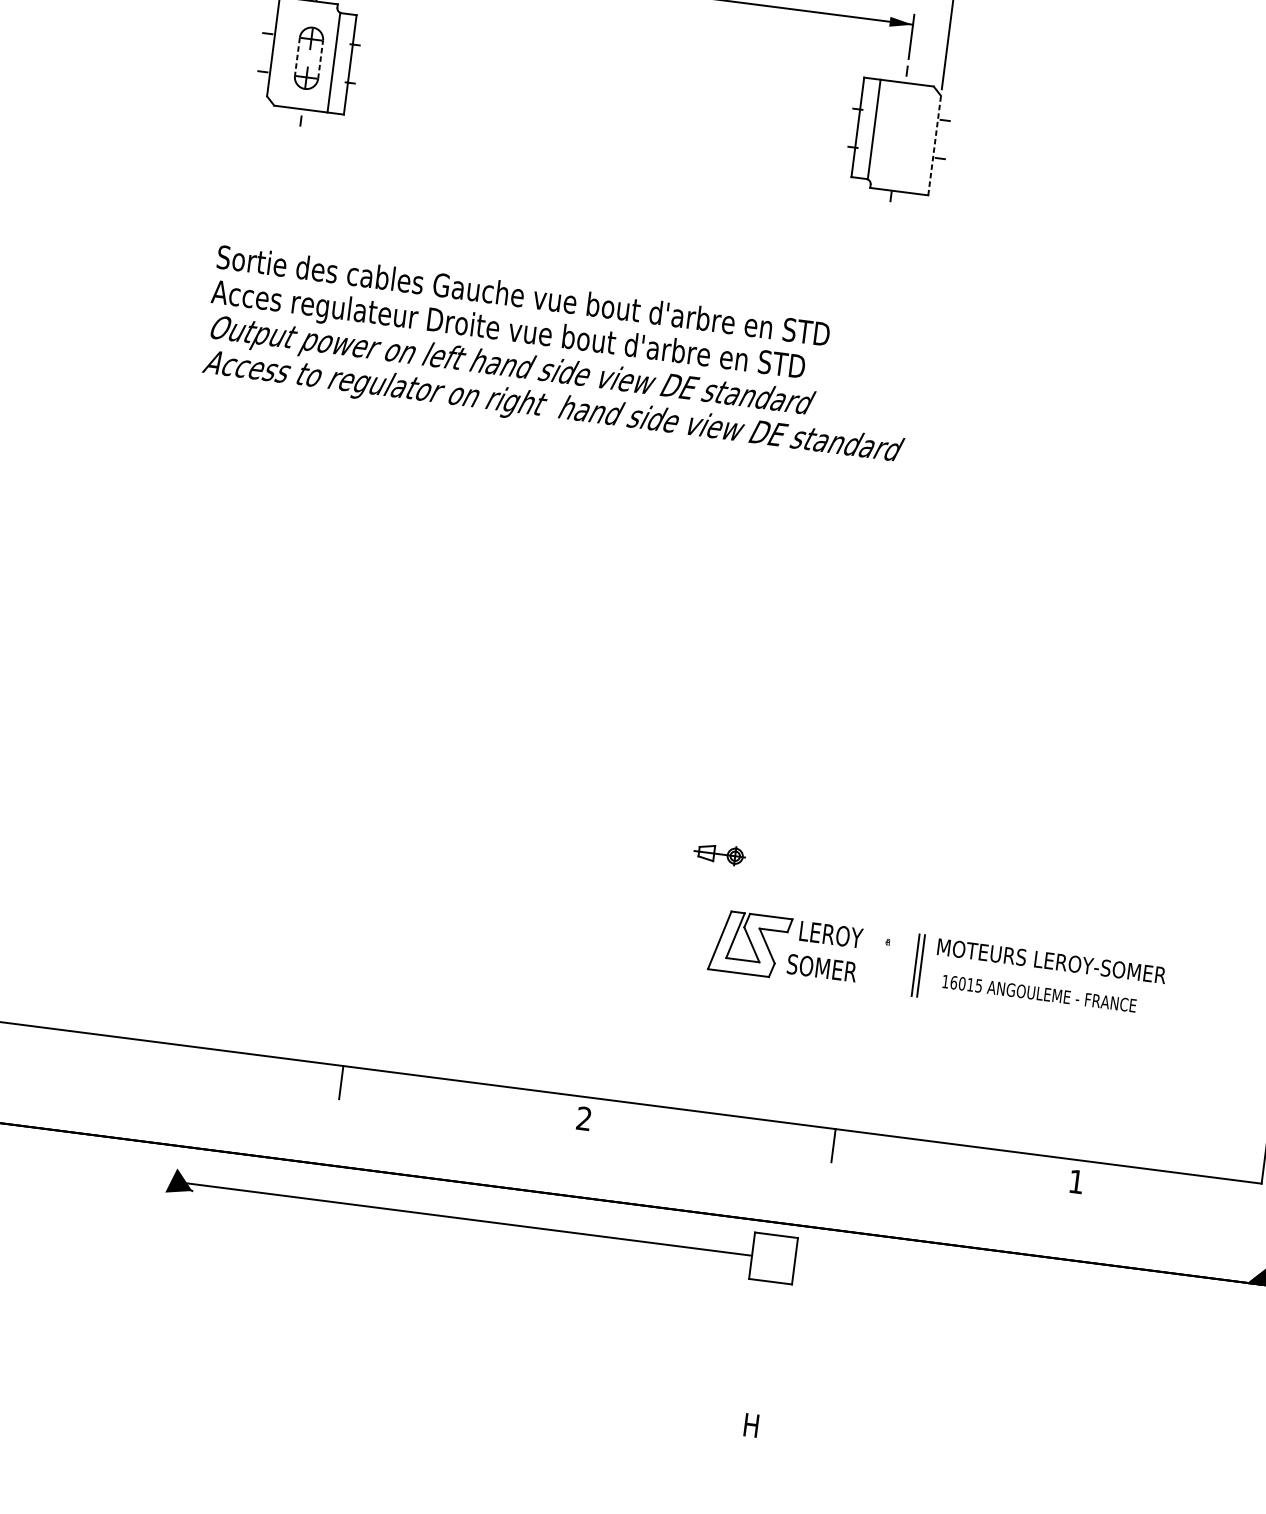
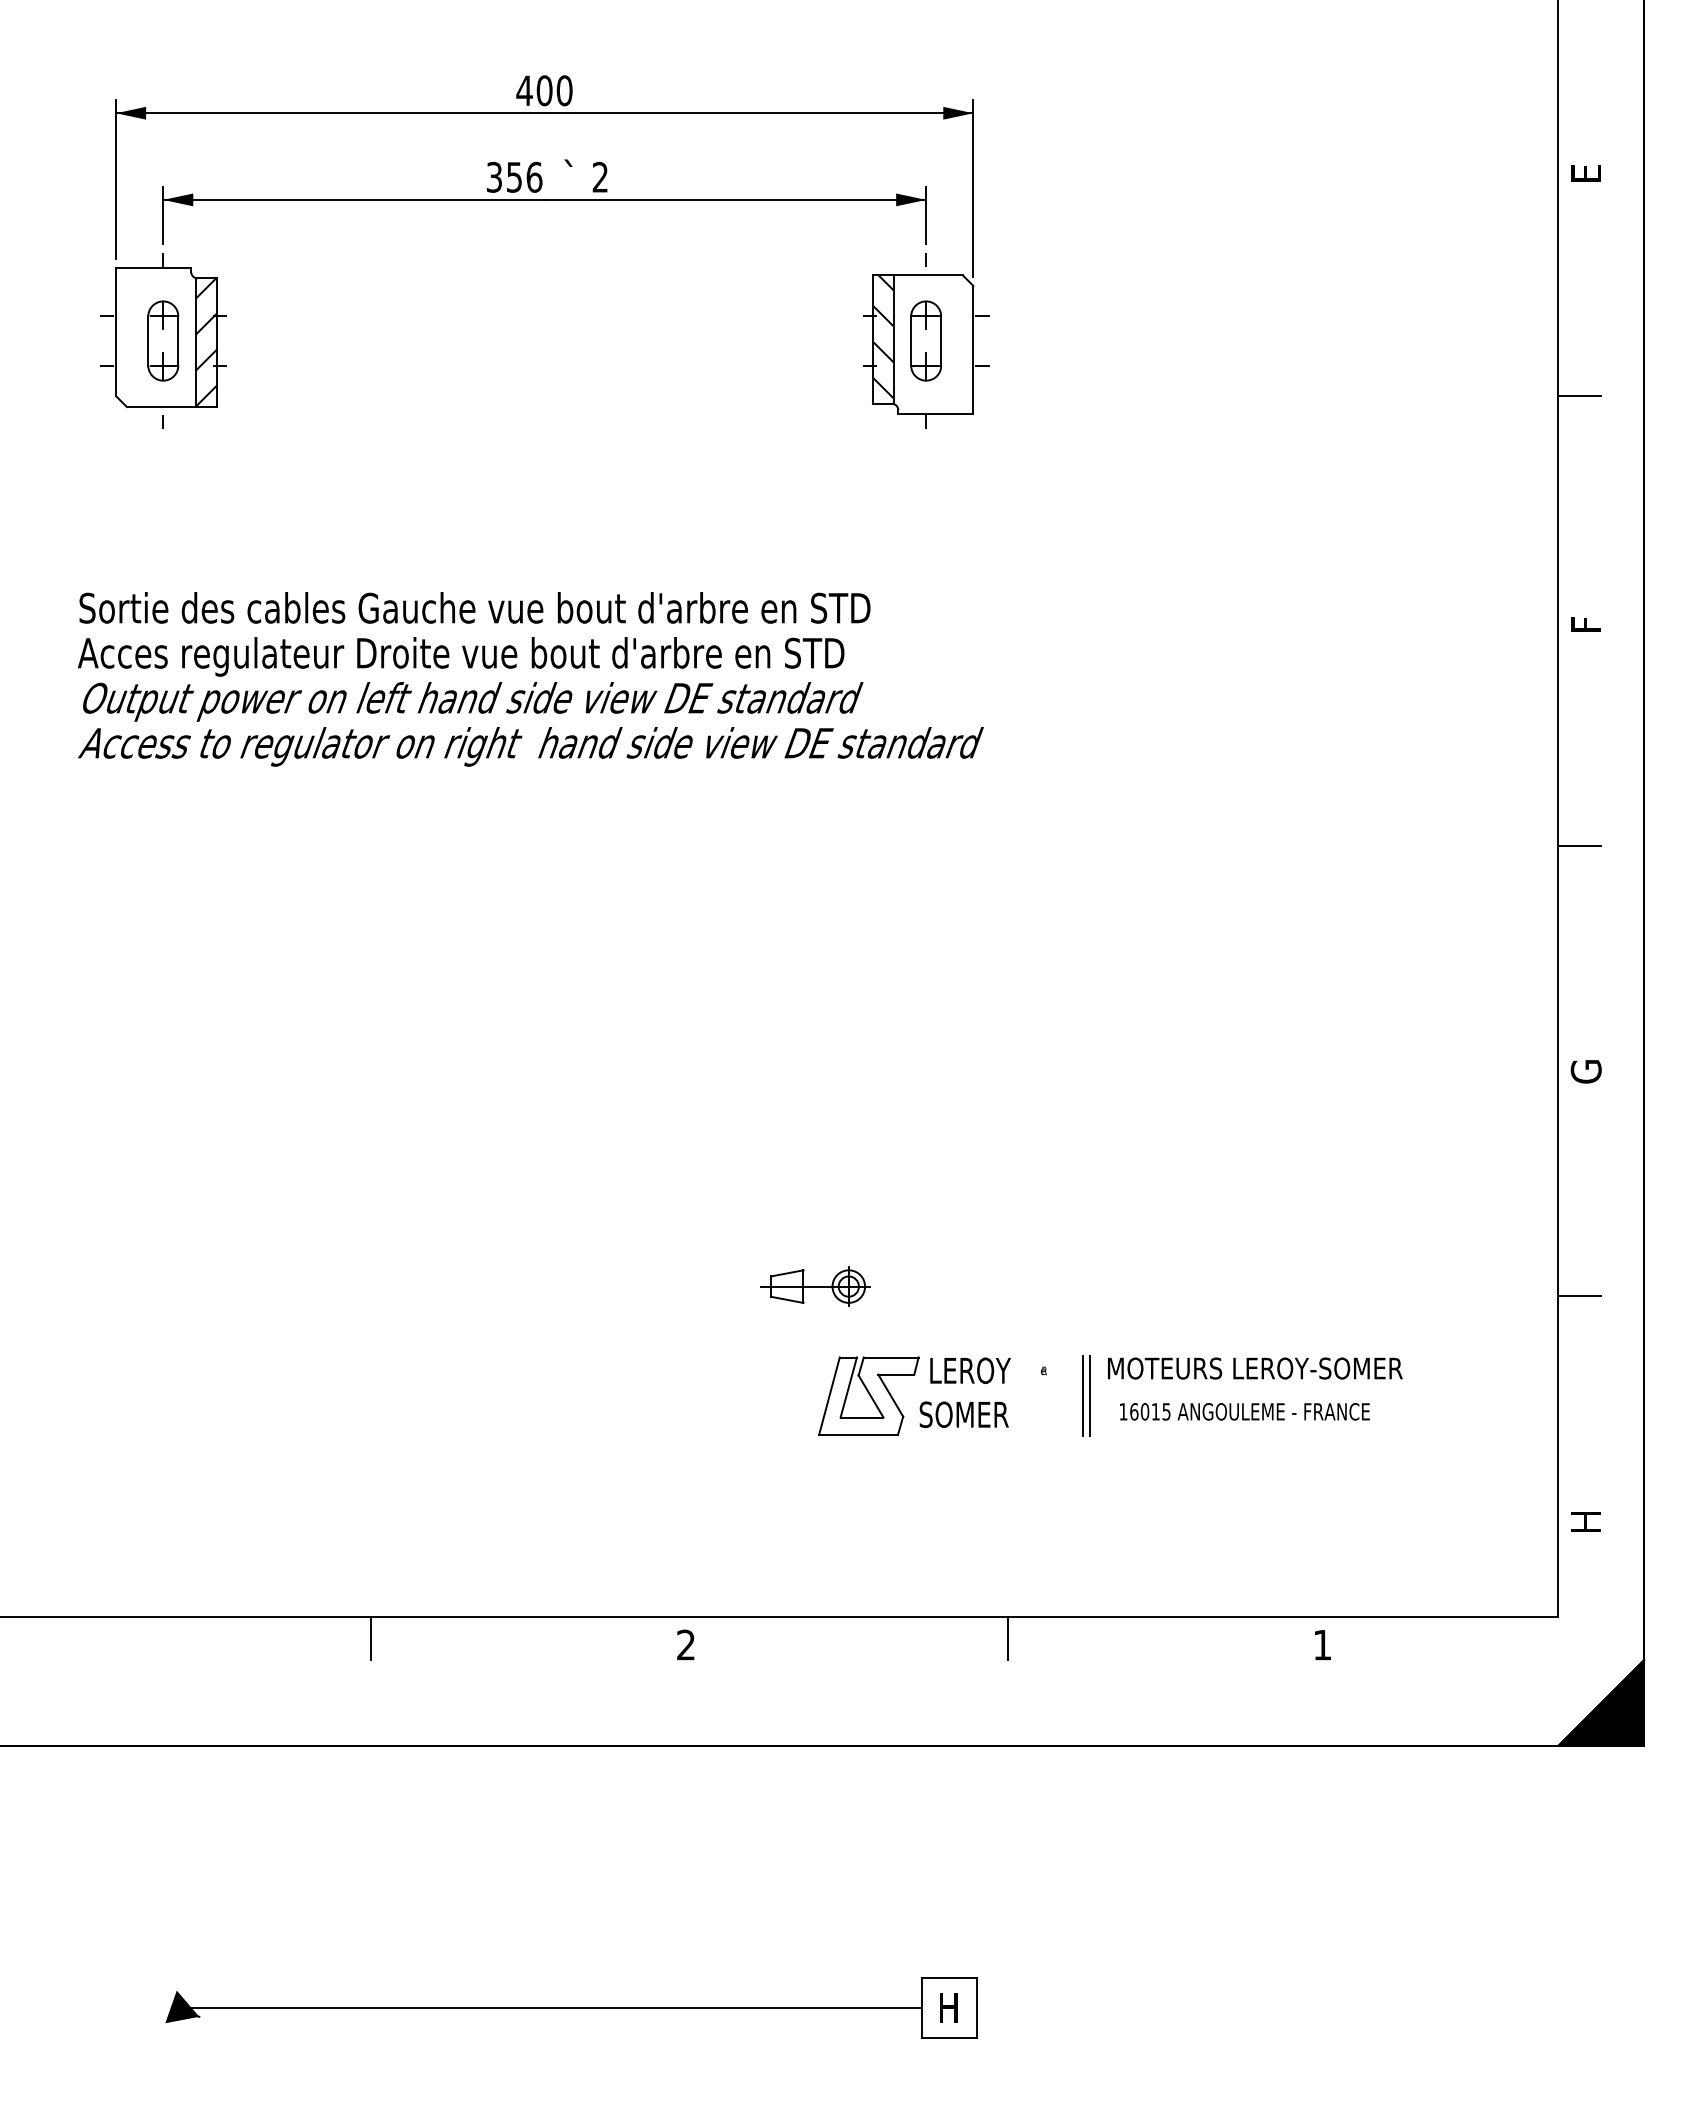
line: (297, 57) -> (148, 341), dashed -> solid
line: (320, 60) -> (178, 341), dashed -> solid
hatch: (341, 63) -> (205, 342), added
hatch: (865, 126) -> (882, 336), added
part: (899, 133) -> (926, 340), added
line: (934, 145) -> (973, 349), dashed -> solid
part: (719, 854) -> (815, 1286), size x1.67
part: (481, 1220) -> (571, 2007), moved

